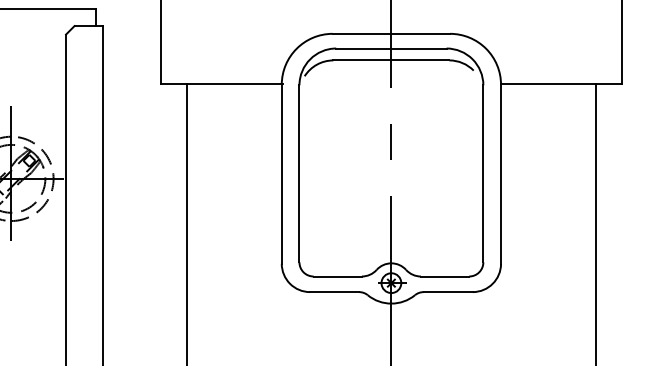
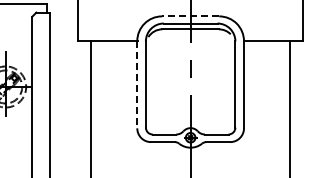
line: (391, 34) -> (190, 16), solid -> dashed
line: (282, 173) -> (137, 84), solid -> dashed

